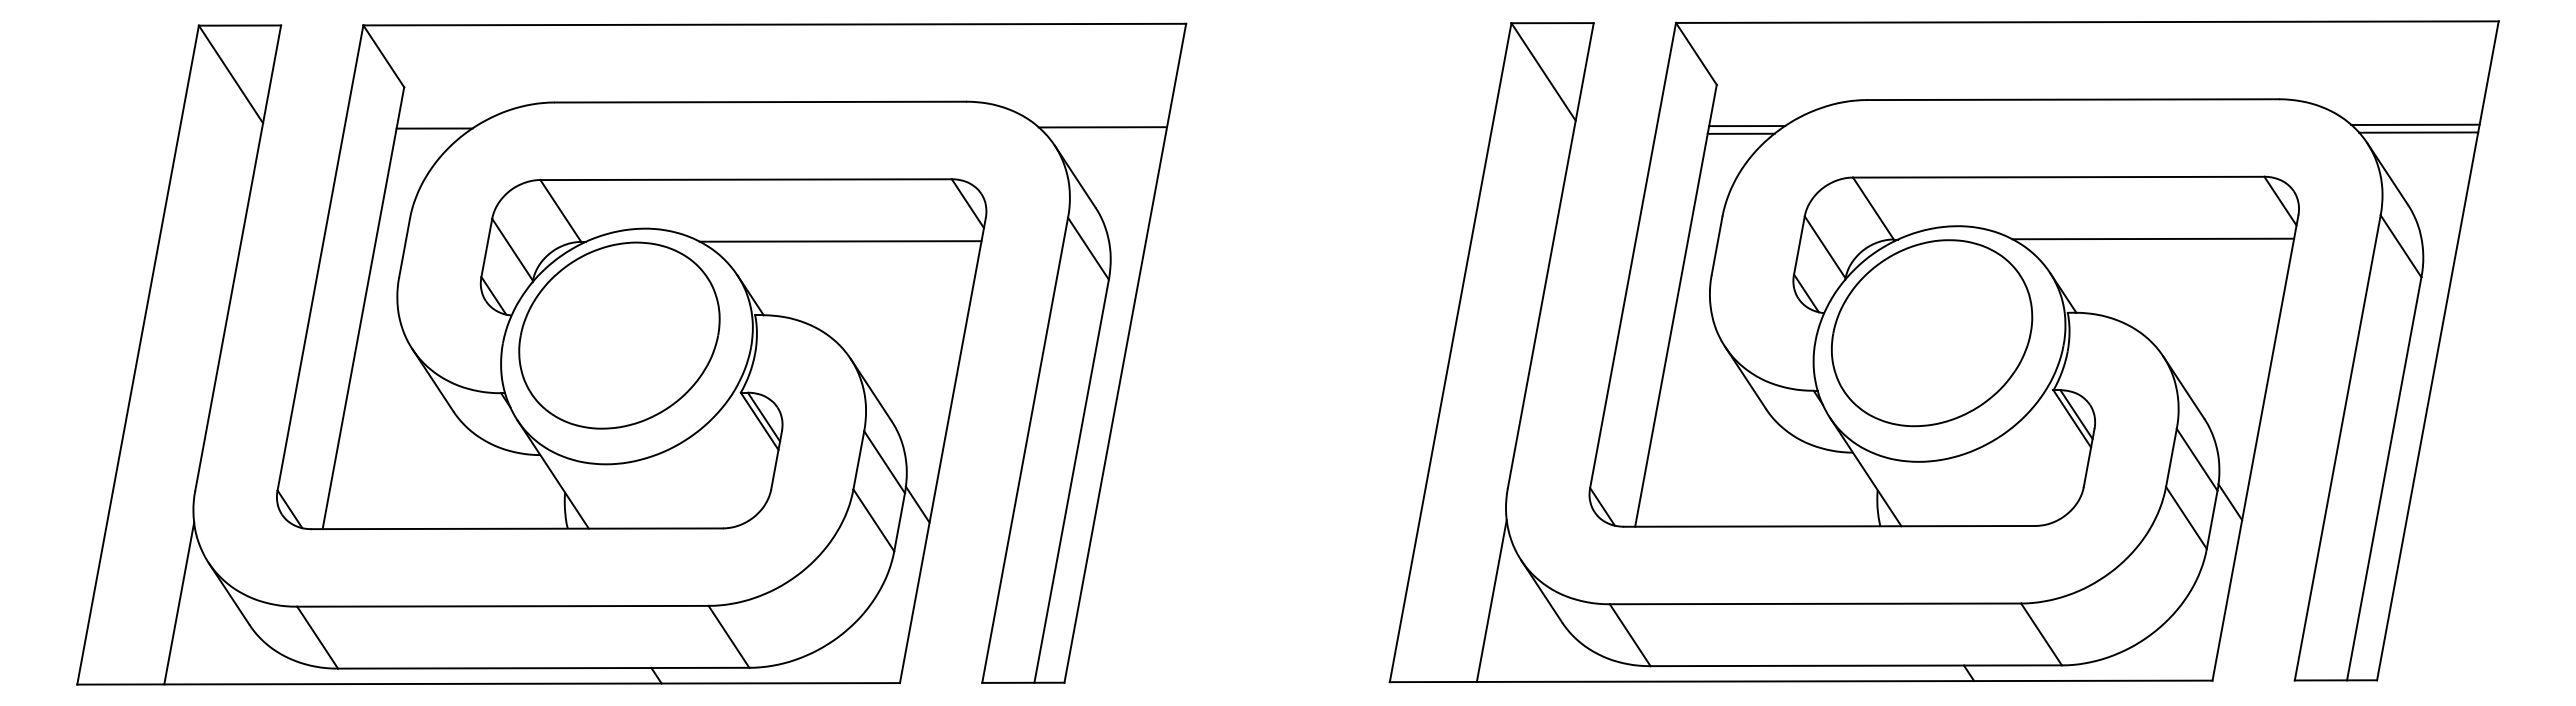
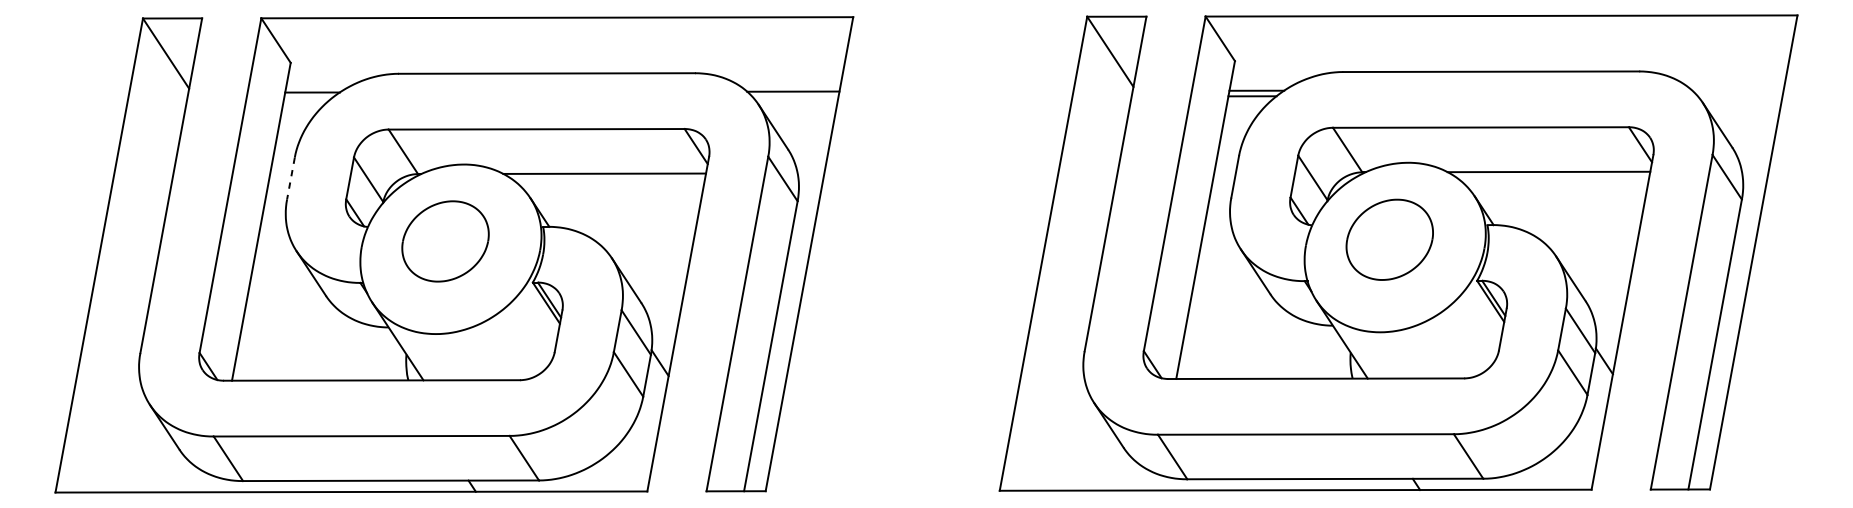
line: (2415, 124) -> (1737, 89), removed
line: (2418, 132) -> (1739, 95), removed
line: (404, 248) -> (290, 178), solid -> dashed
part: (1931, 333) -> (1389, 239), size x0.6
part: (619, 335) -> (445, 241), size x0.6
line: (1491, 600) -> (1072, 432), removed
line: (179, 603) -> (129, 434), removed

